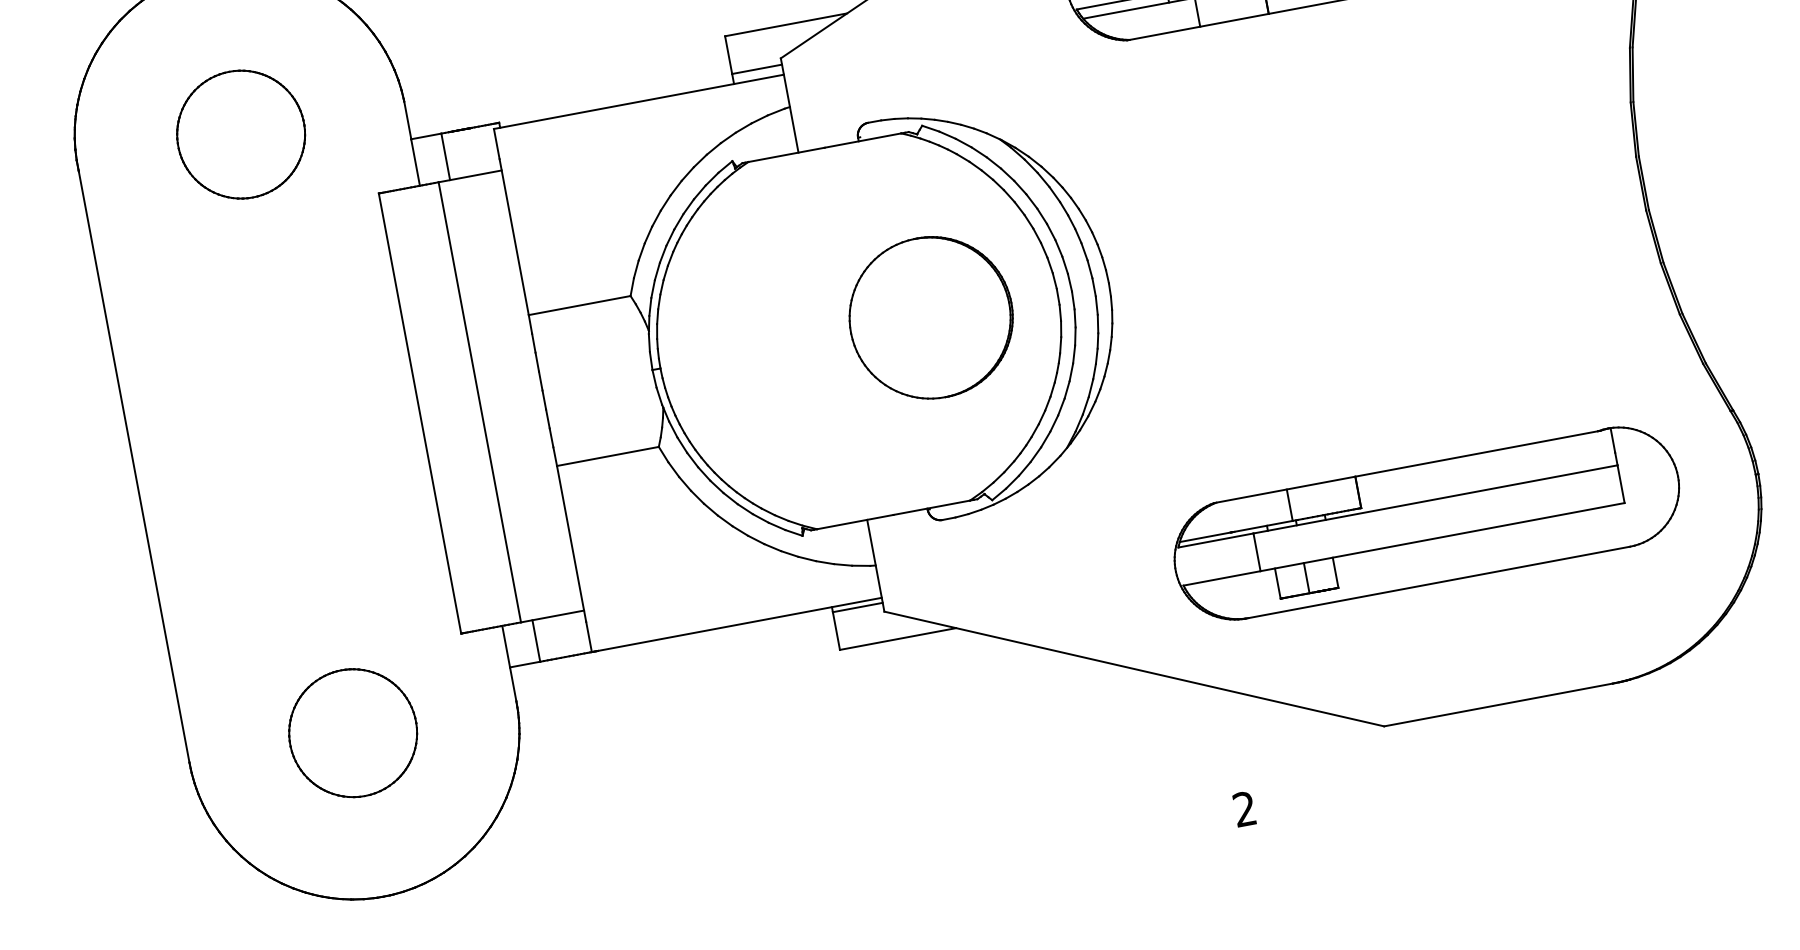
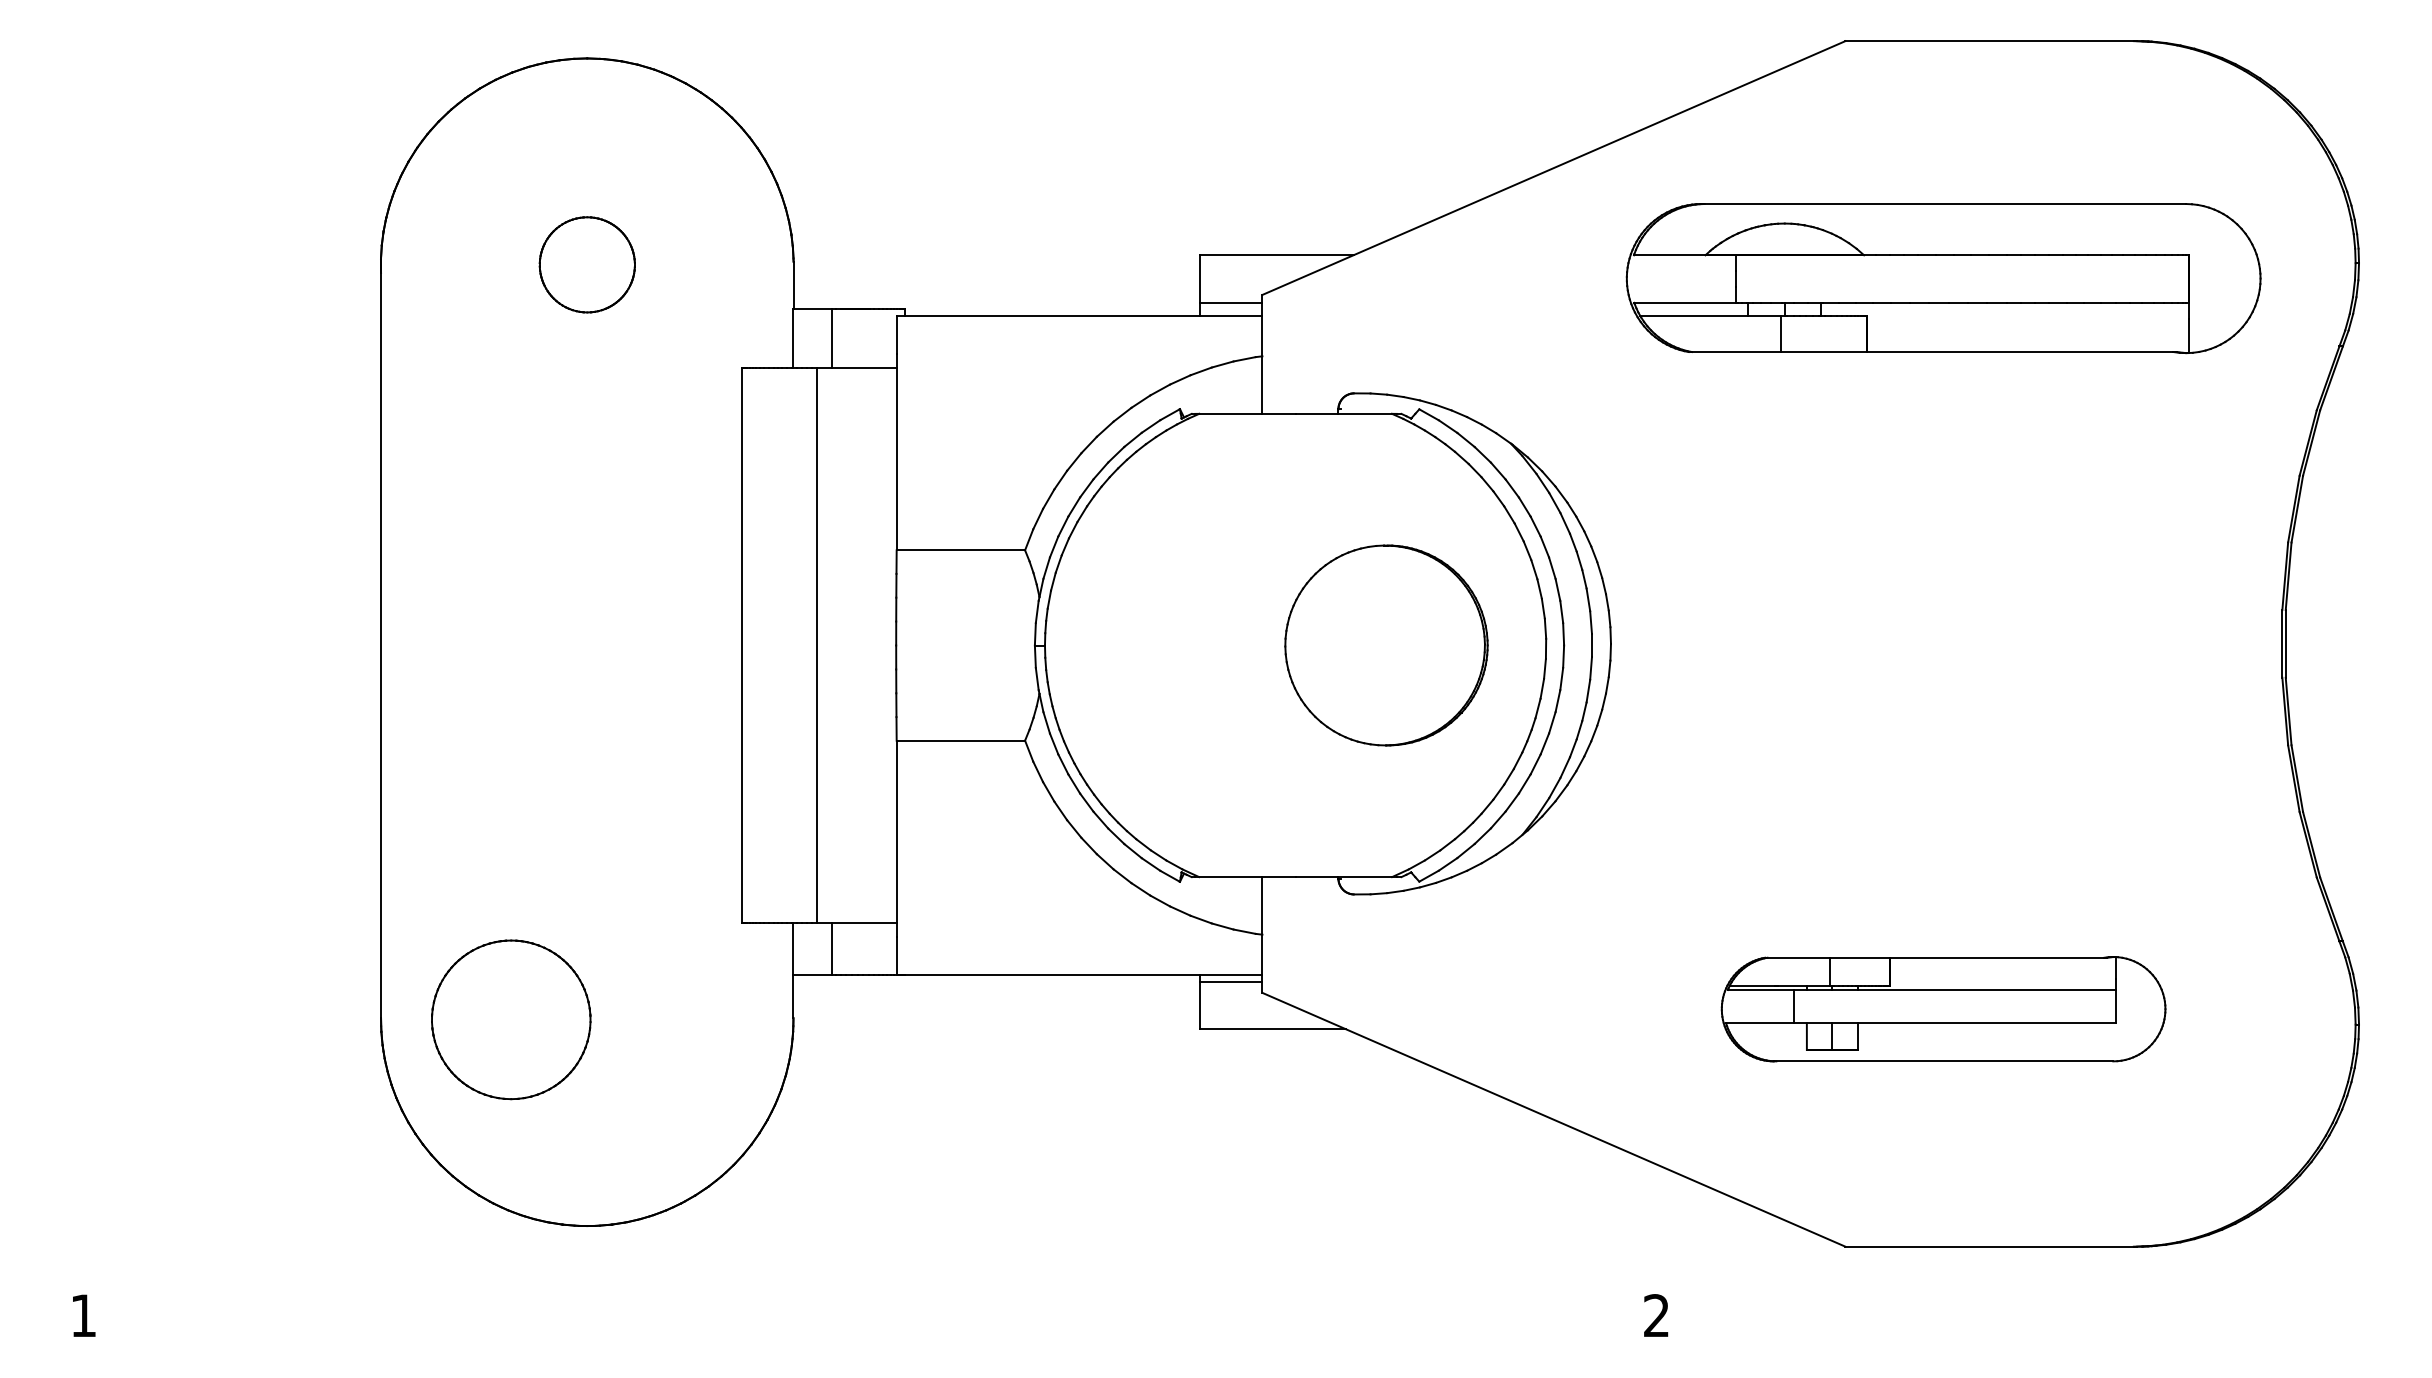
part: (241, 134) -> (587, 264), size x0.6
part: (1426, 522) -> (1943, 1008), size x0.7
part: (353, 732) -> (511, 1019), moved

